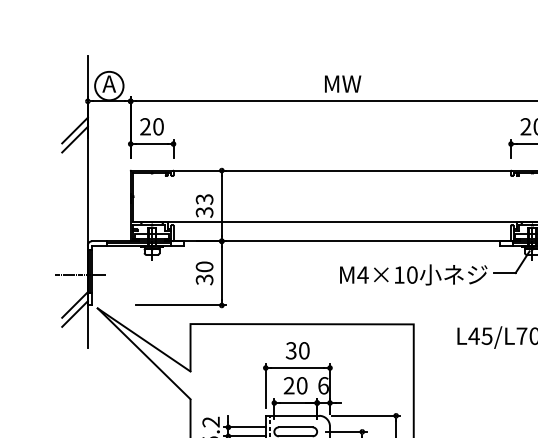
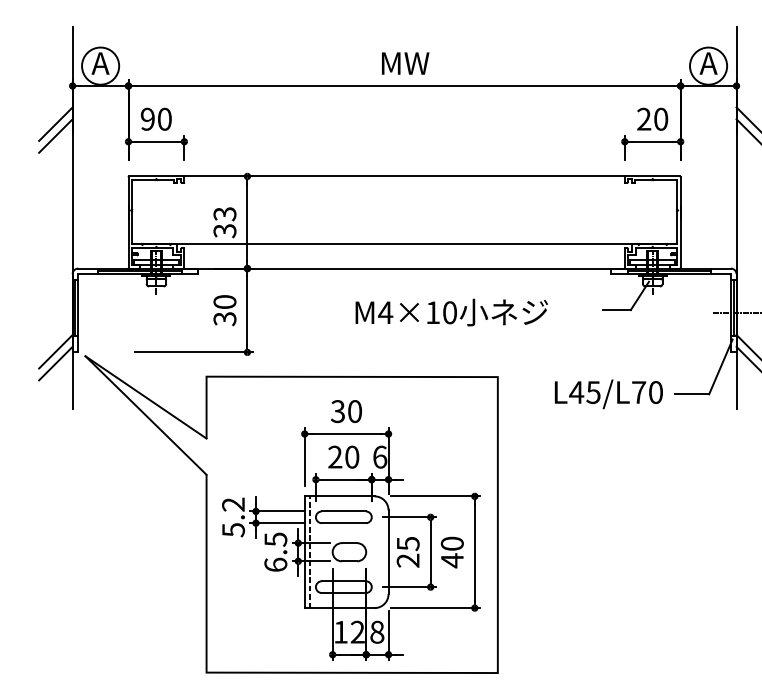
text: (145, 126) -> (147, 119), 20 -> 90
text: (413, 274) -> (451, 312), moved
line: (80, 275) -> (62, 313), removed

